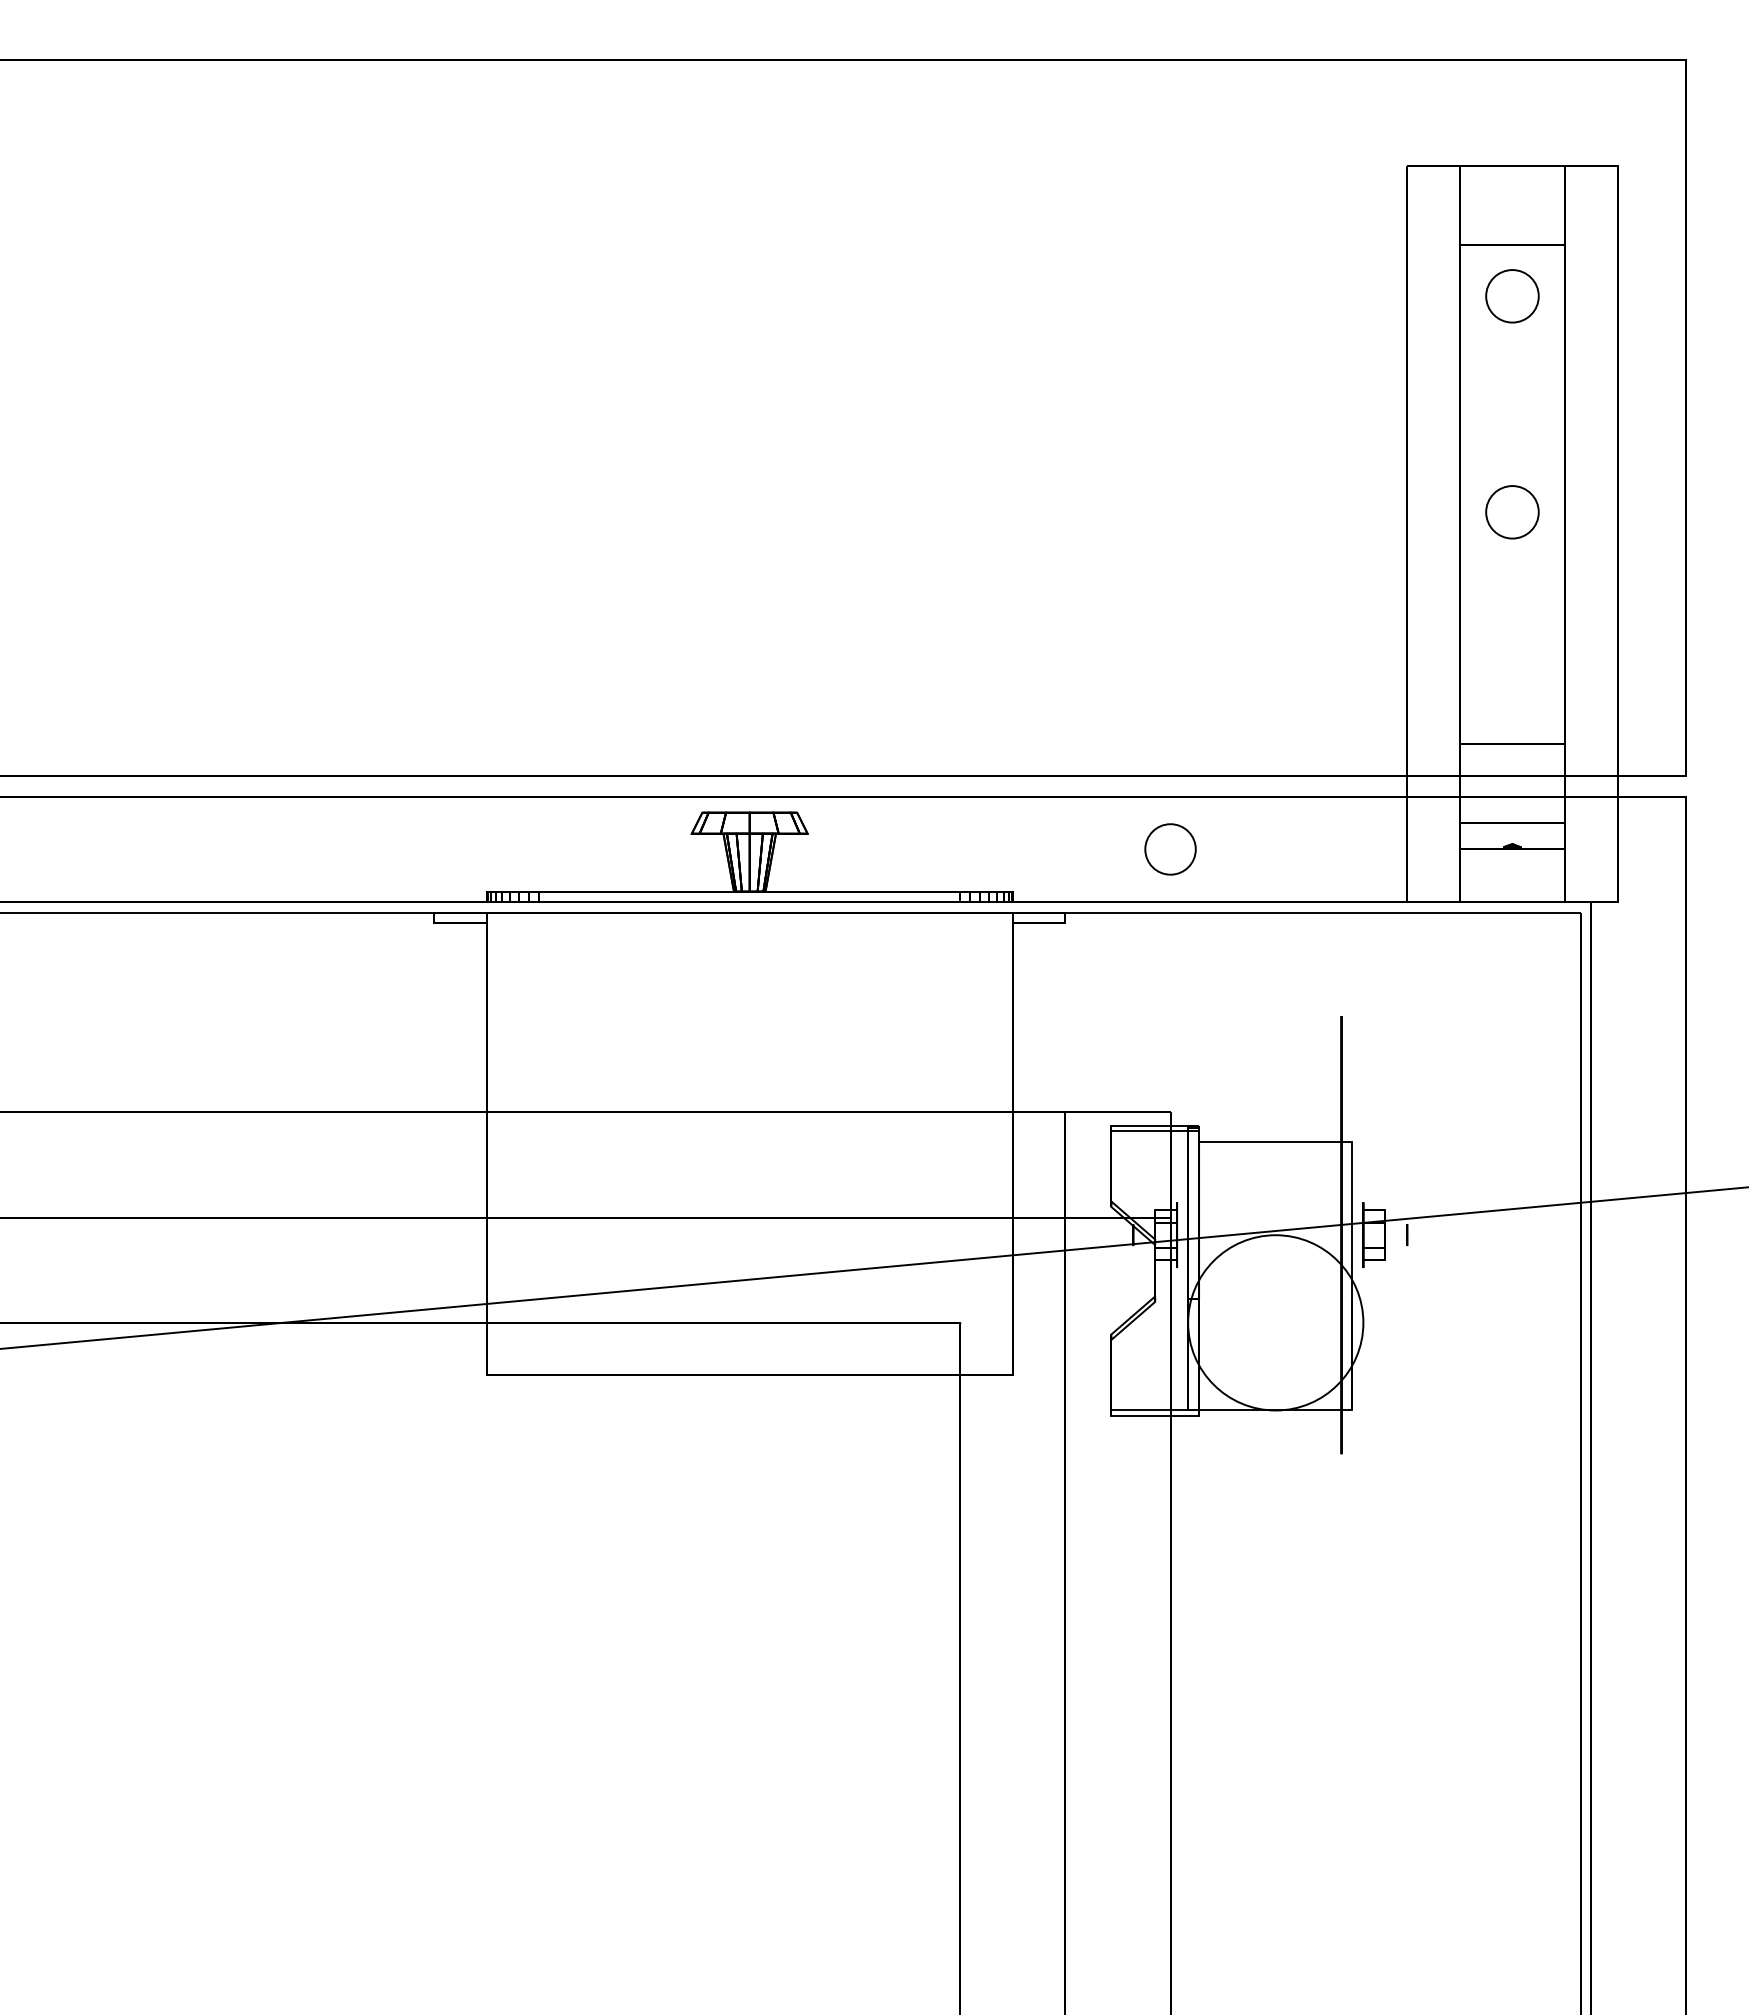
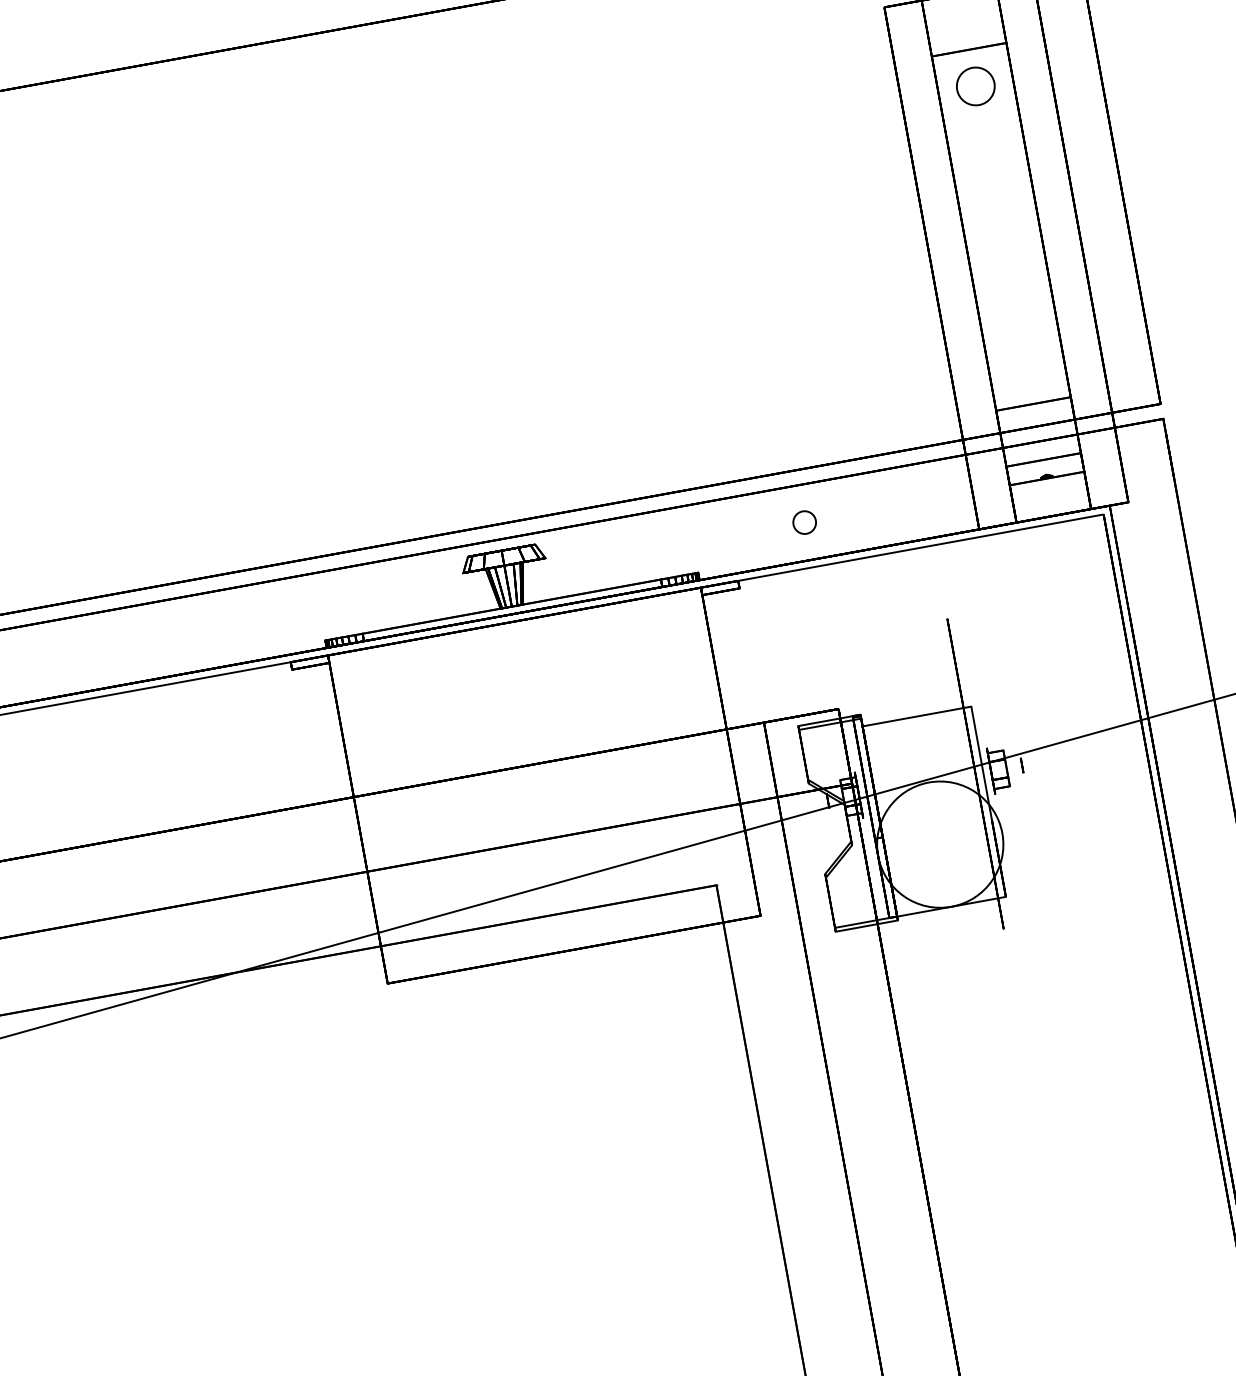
circle: (1512, 512) -> (1003, 239), removed
circle: (1170, 849) -> (804, 522), size x0.62

